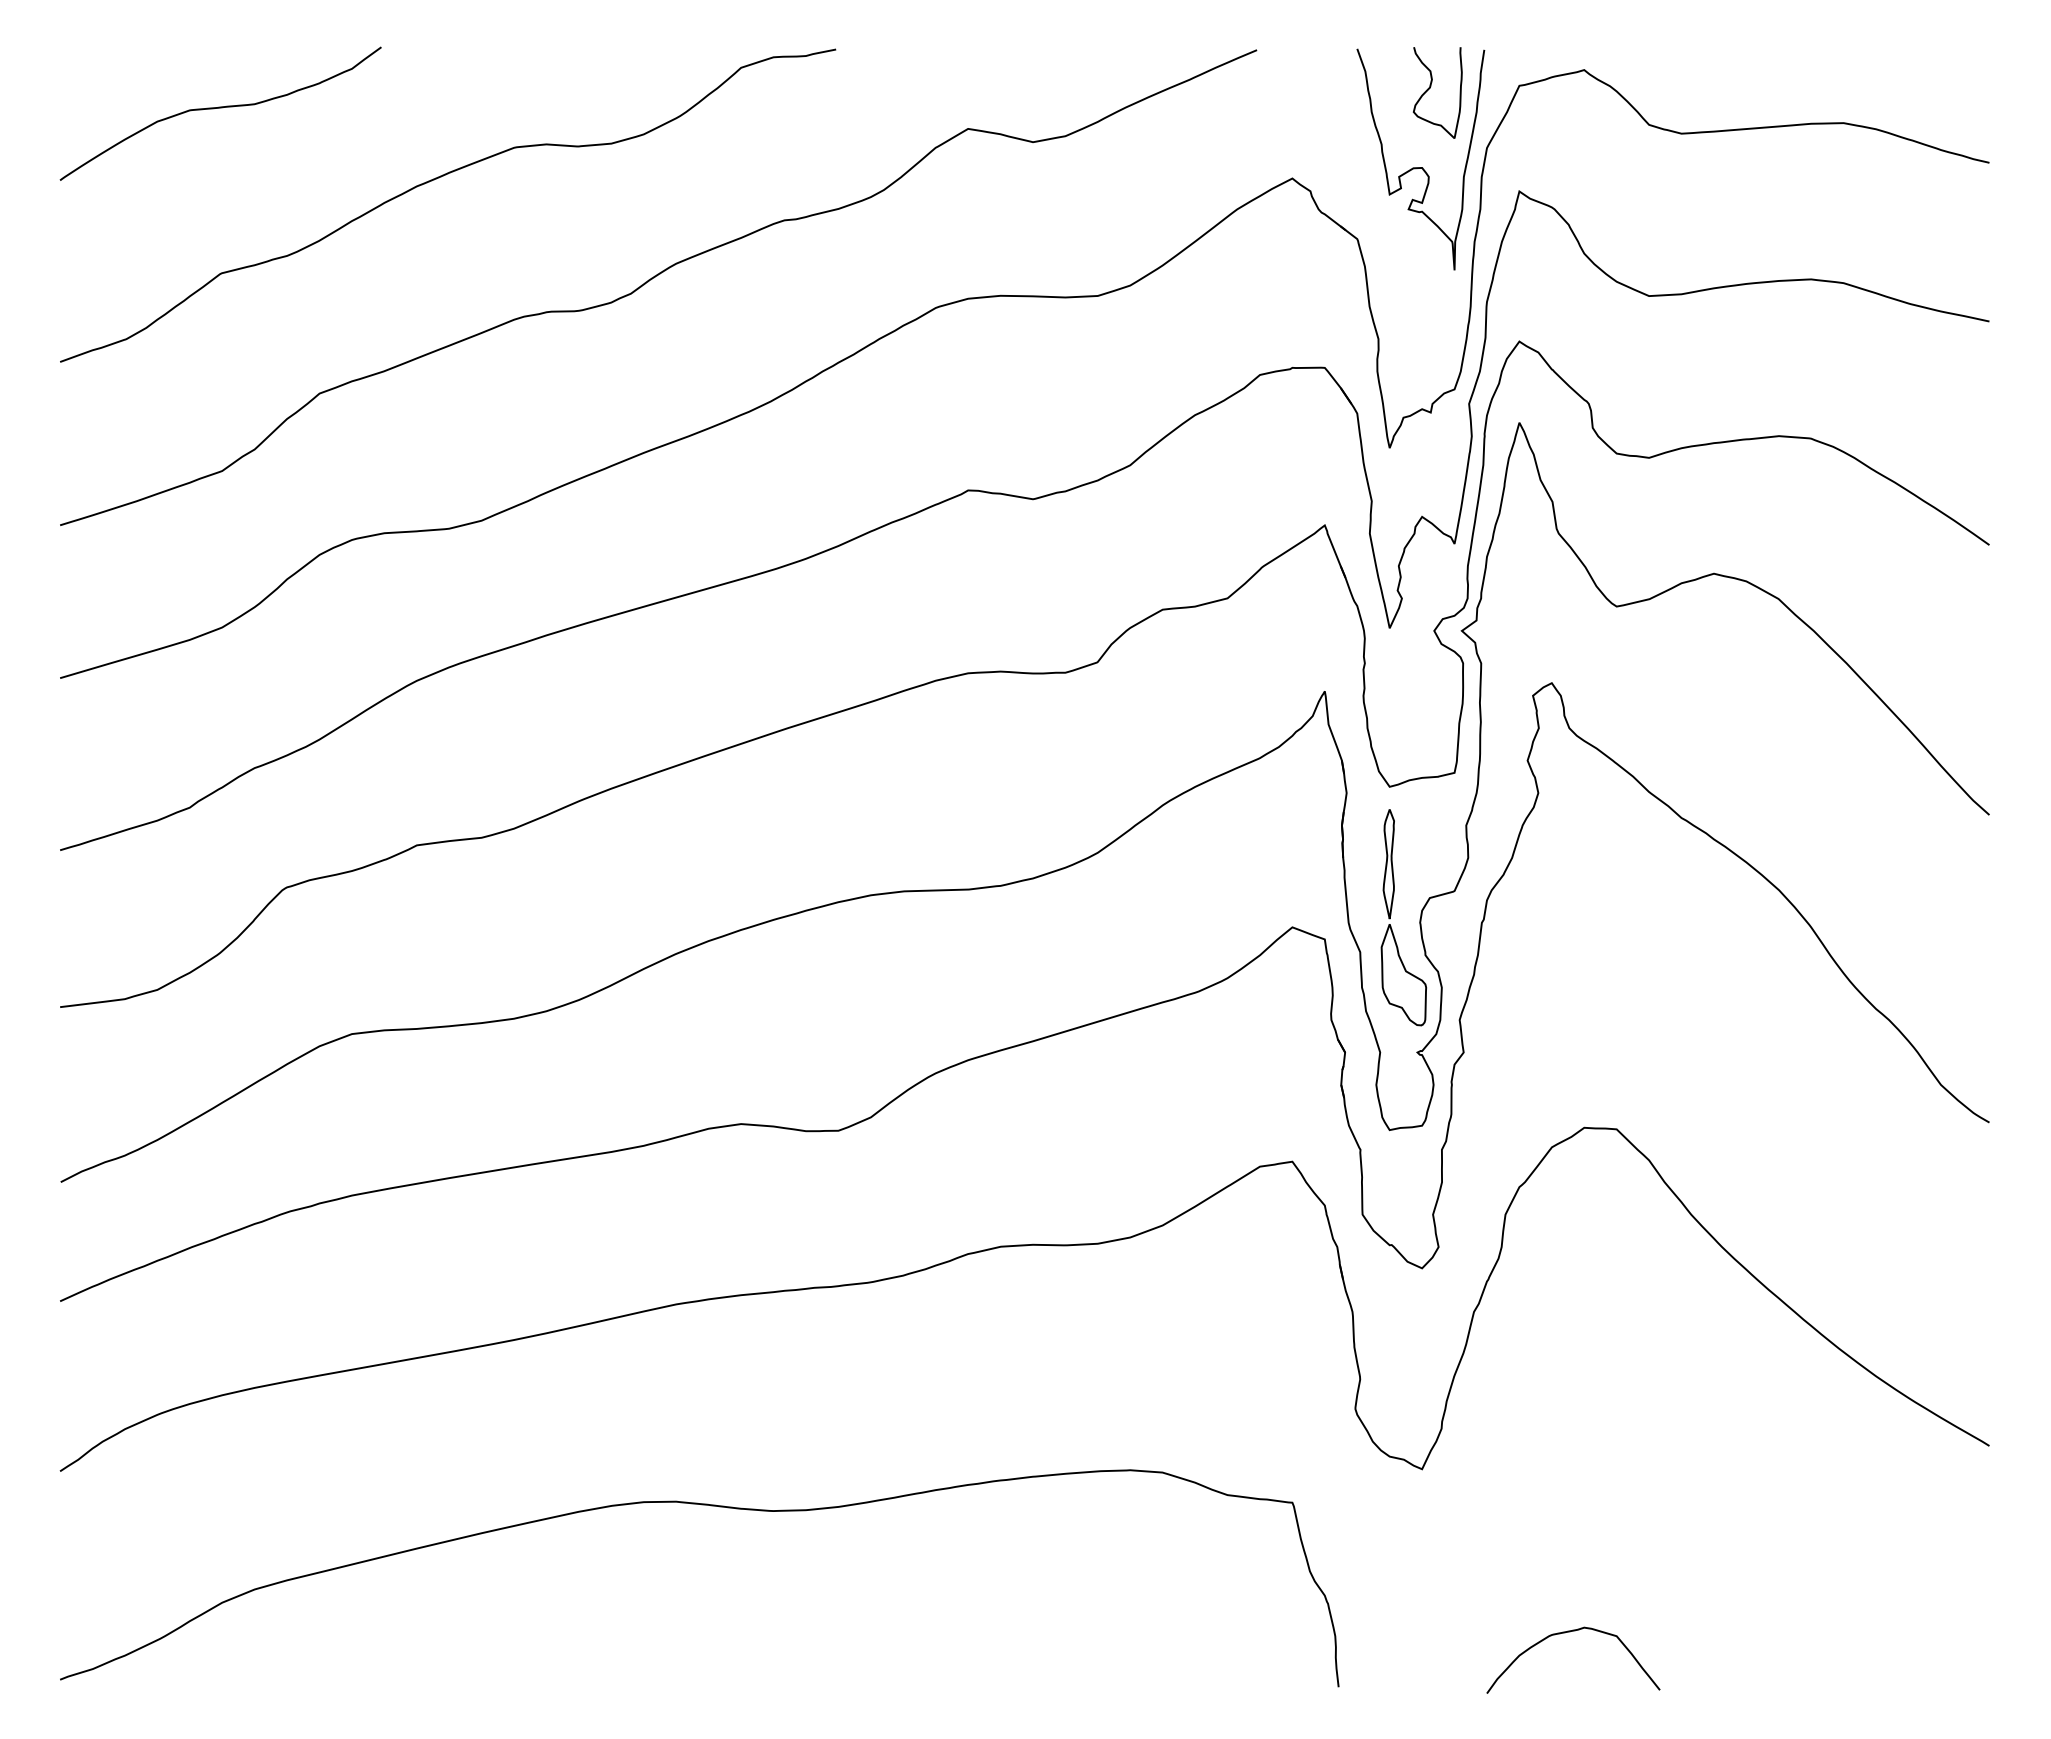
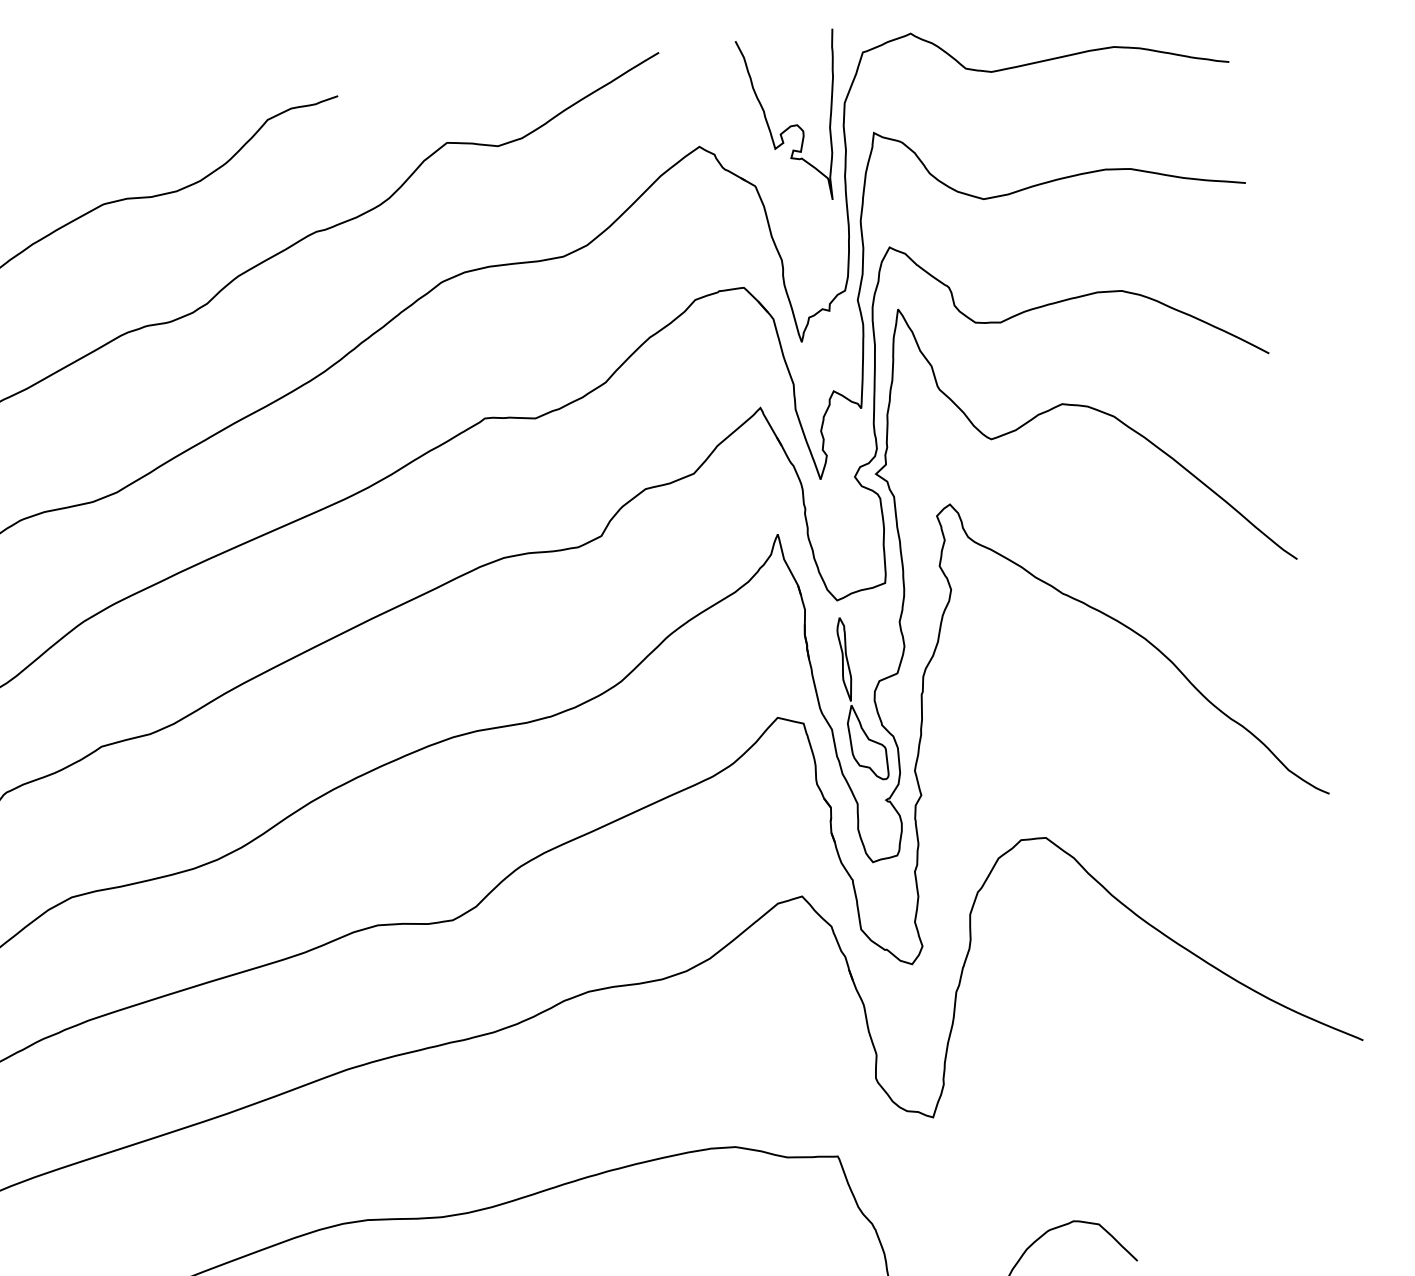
curve: (1430, 88) -> (795, 63), removed

